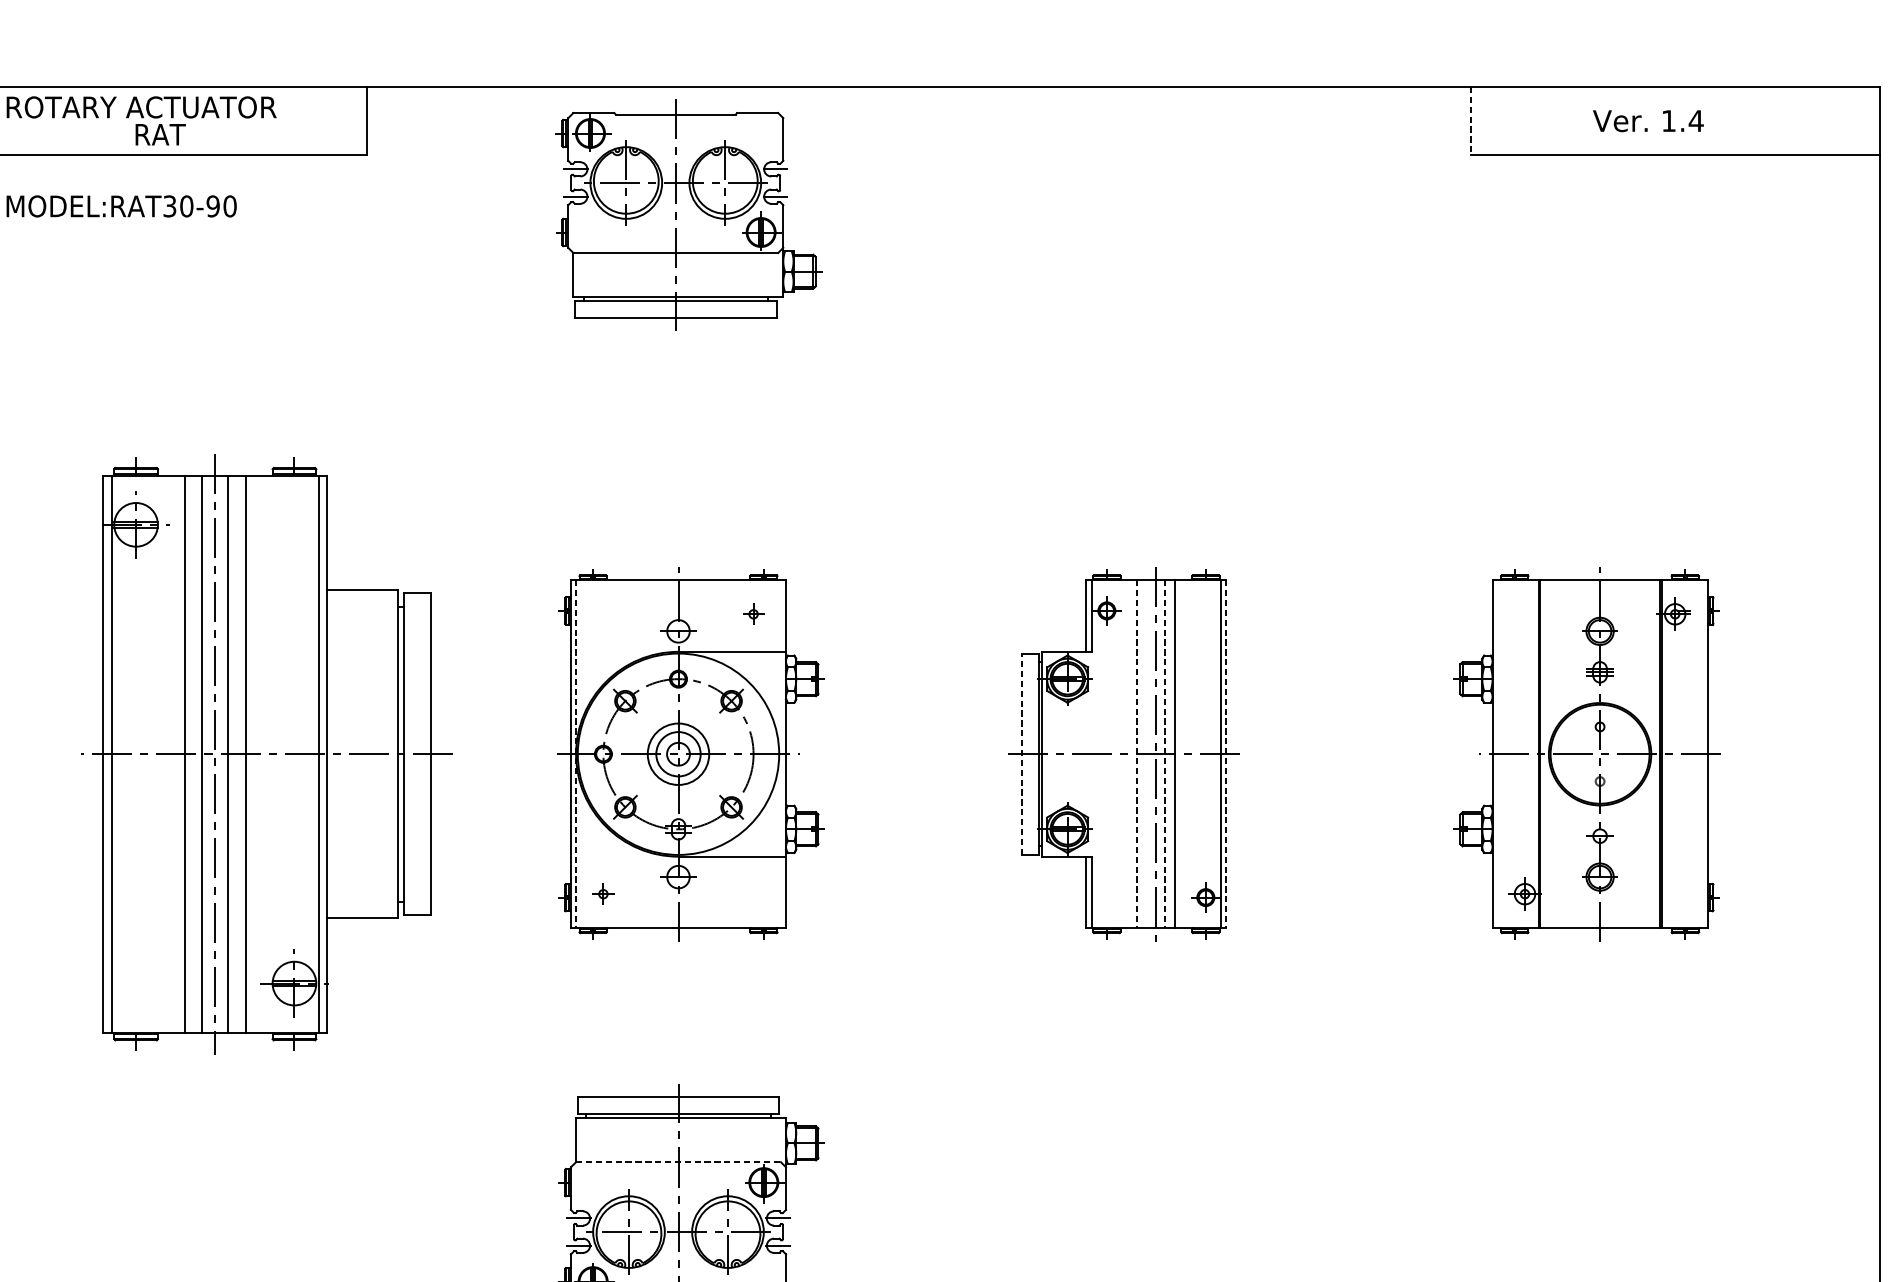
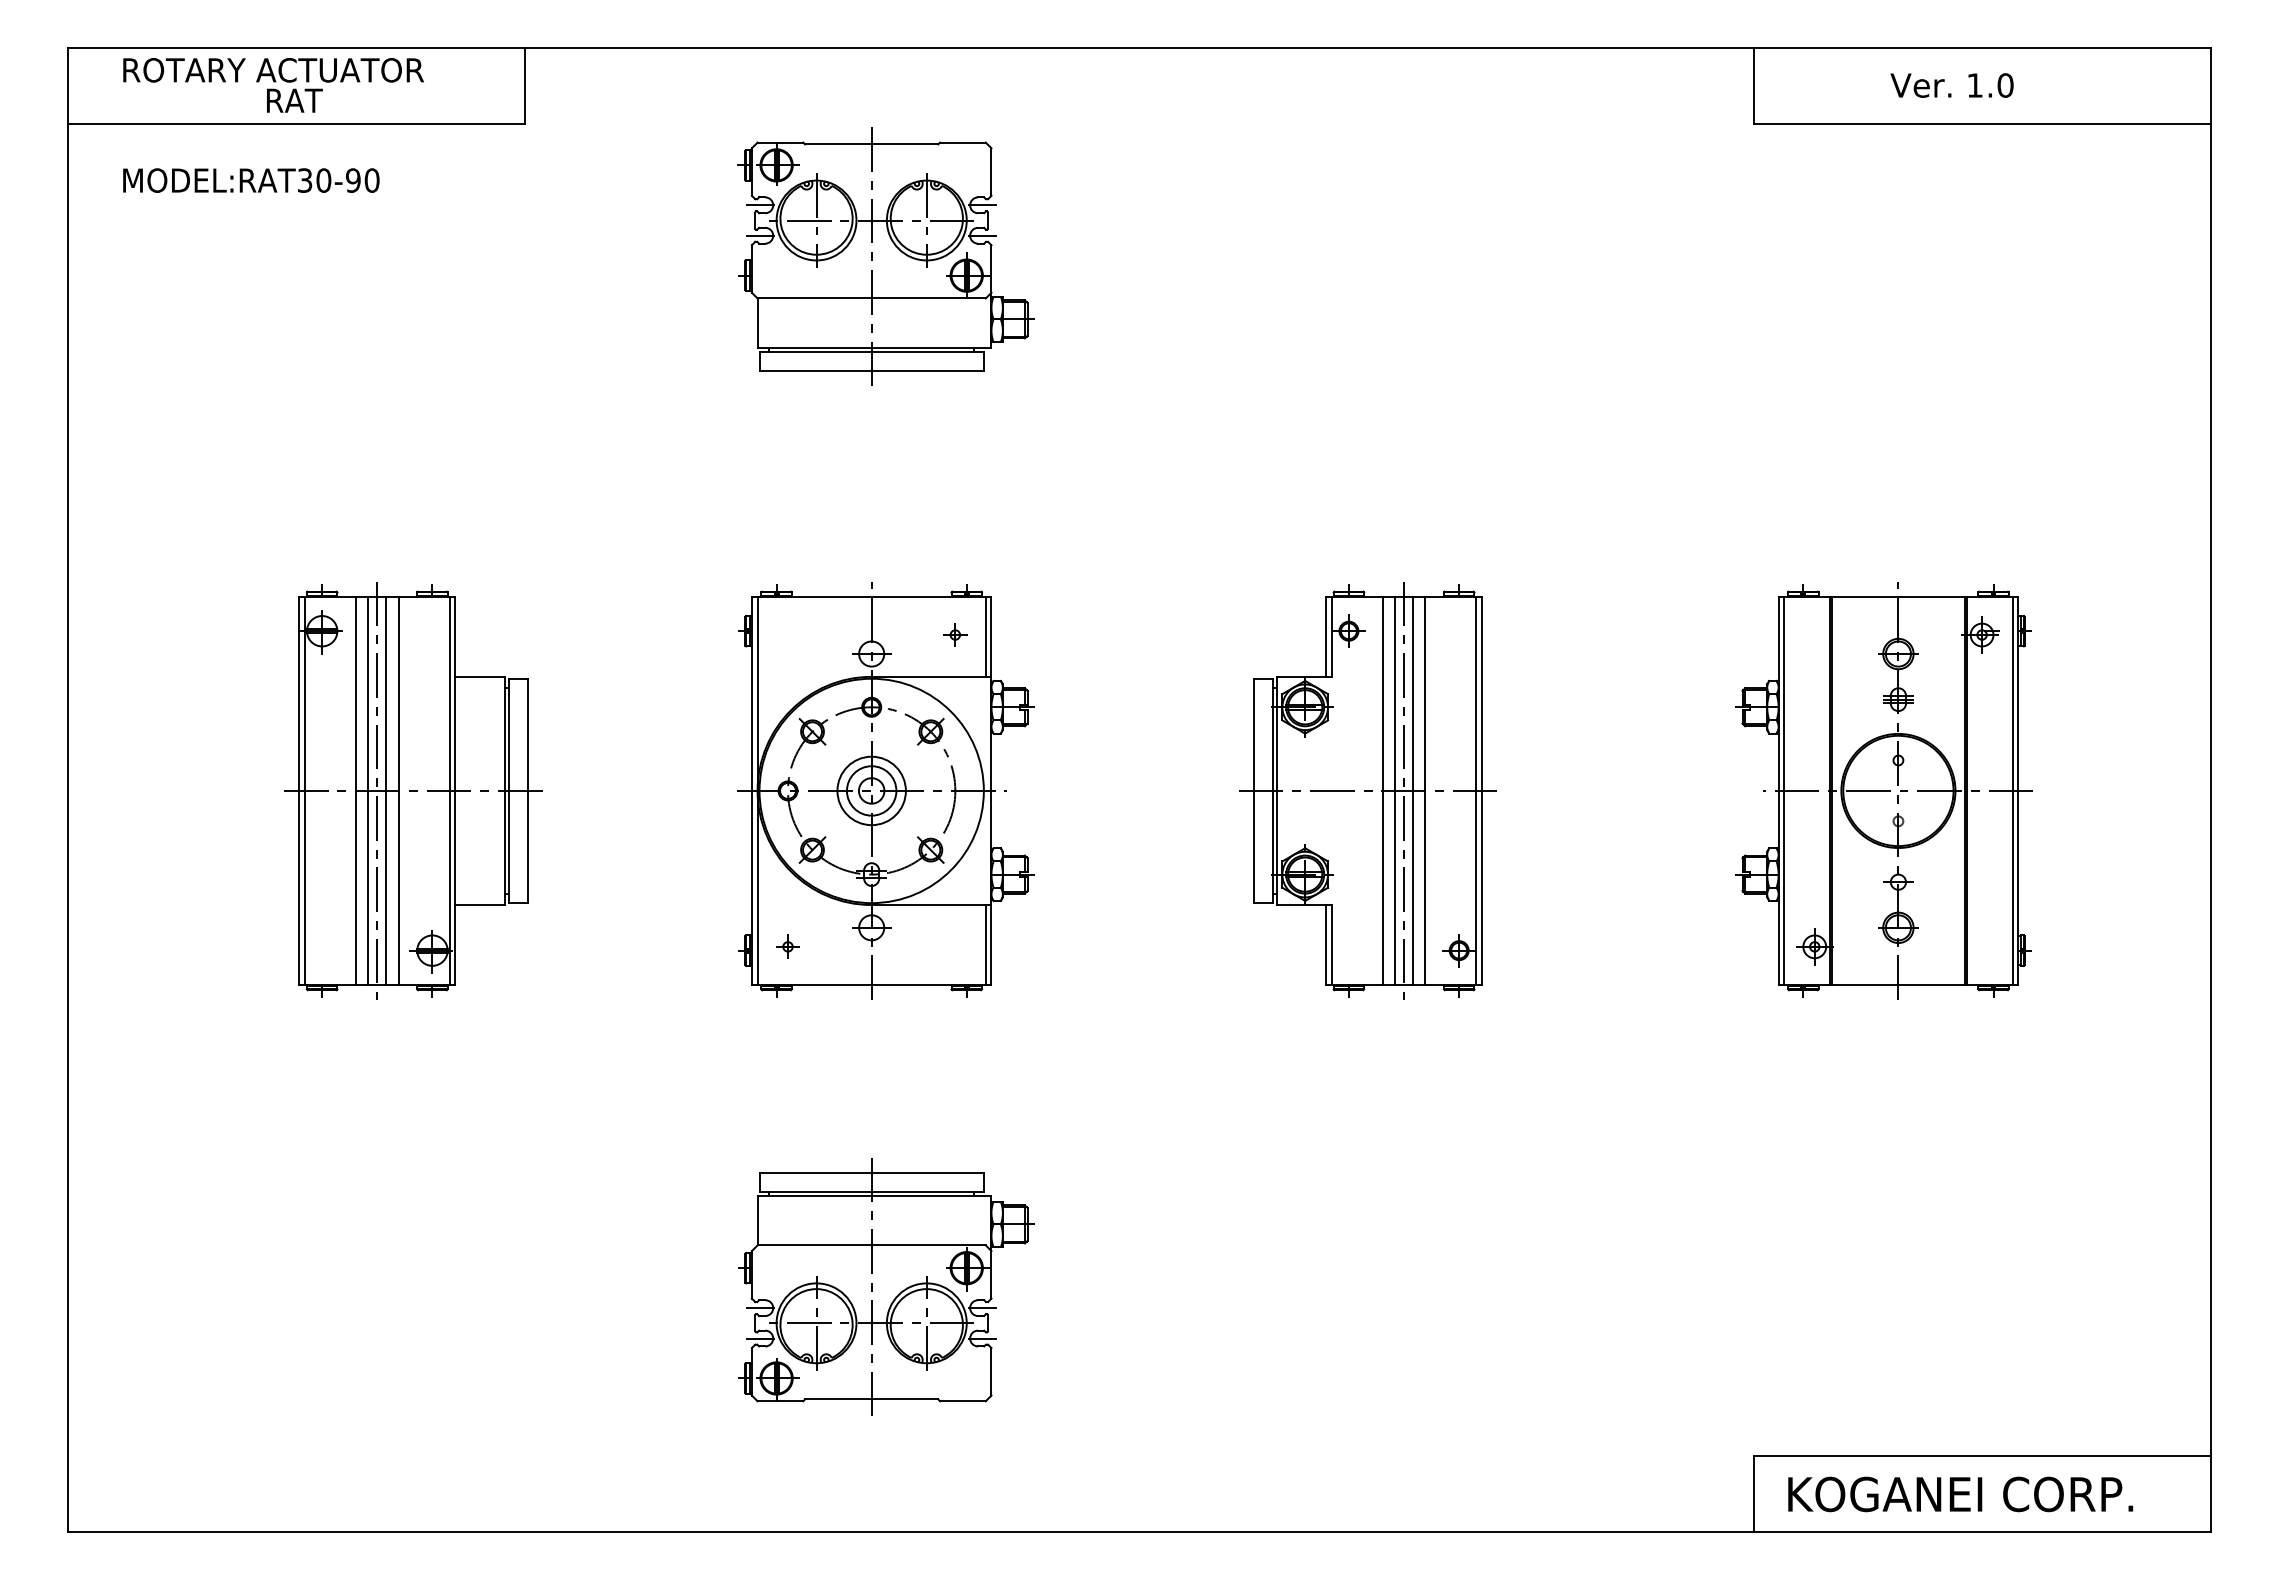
line: (1470, 121) -> (1754, 86), dashed -> solid
text: (1696, 121) -> (2005, 85), 1.4 -> 1.0
part: (688, 215) -> (885, 256), moved
line: (780, 615) -> (985, 636), added
part: (267, 753) -> (413, 790), size x0.62
line: (576, 753) -> (757, 790), dashed -> solid
line: (1021, 753) -> (1253, 790), dashed -> solid
line: (1137, 753) -> (1382, 790), dashed -> solid
line: (1147, 753) -> (1394, 790), added
line: (1164, 753) -> (1413, 790), dashed -> solid
line: (1226, 753) -> (1482, 790), dashed -> solid
line: (1497, 753) -> (1784, 790), added
line: (1702, 753) -> (2012, 790), added
line: (780, 892) -> (985, 944), added
line: (679, 1162) -> (872, 1245), dashed -> solid

